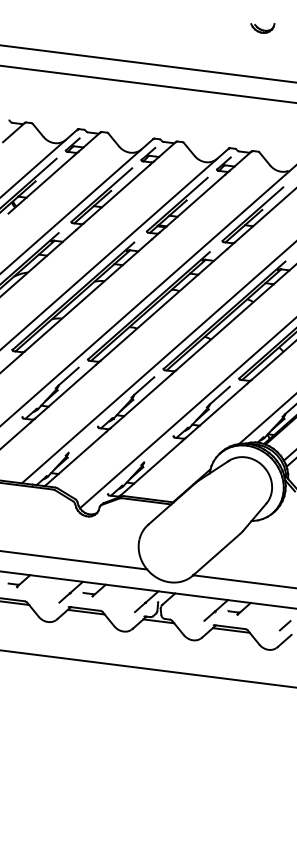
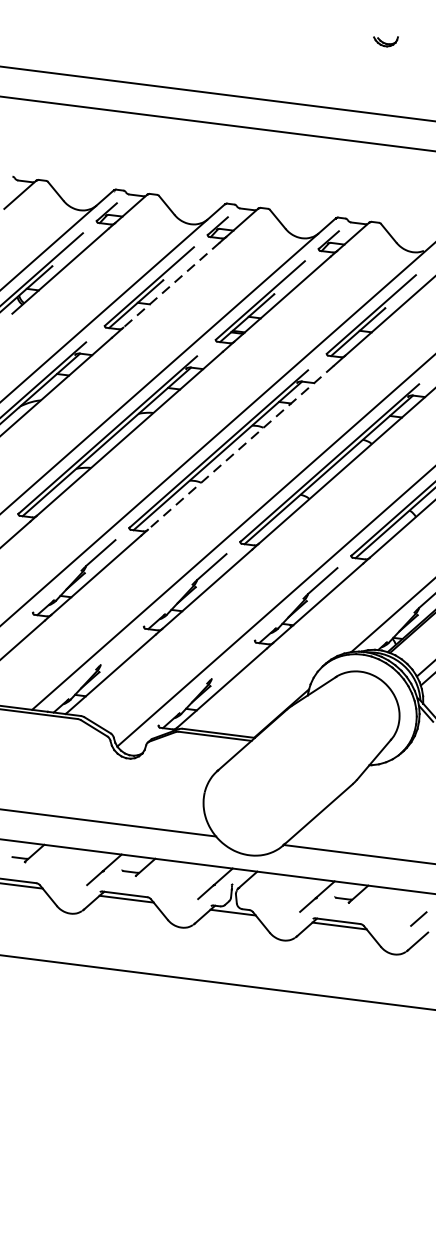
part: (262, 28) -> (385, 41), size x0.7
line: (116, 194) -> (170, 285), solid -> dashed
line: (163, 305) -> (240, 448), solid -> dashed

